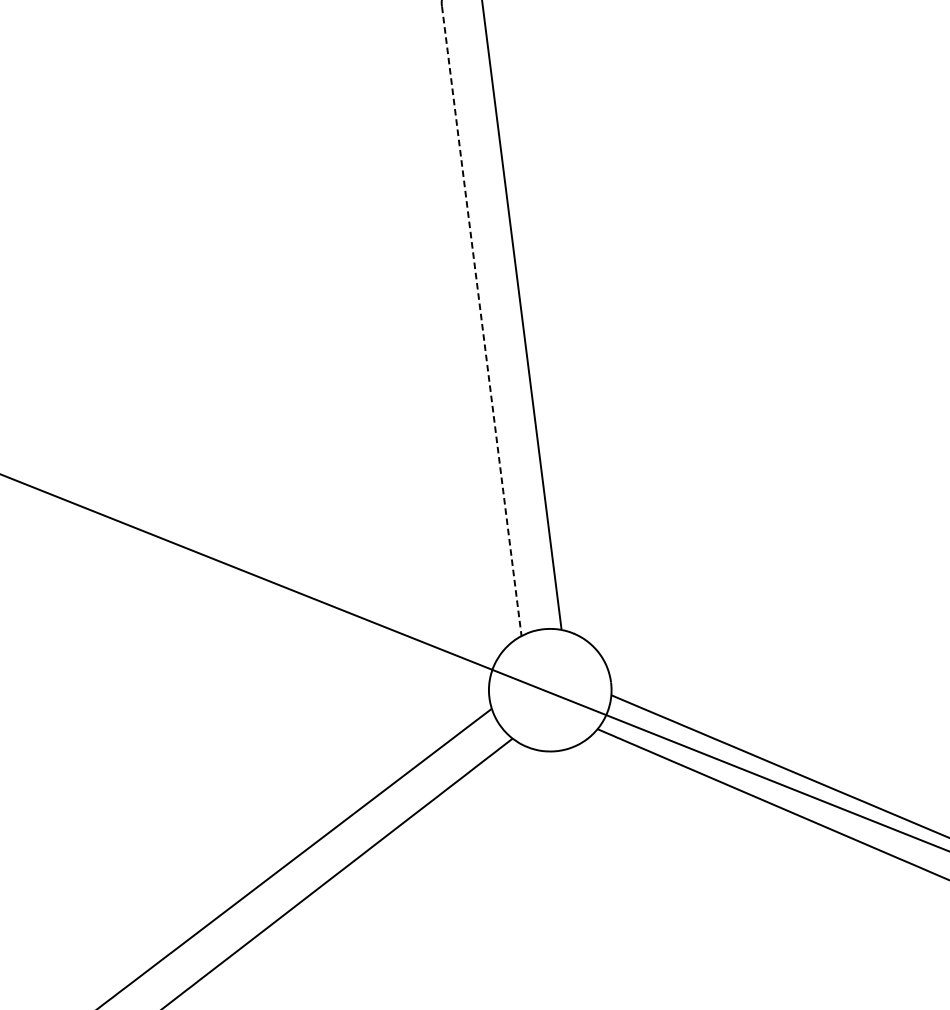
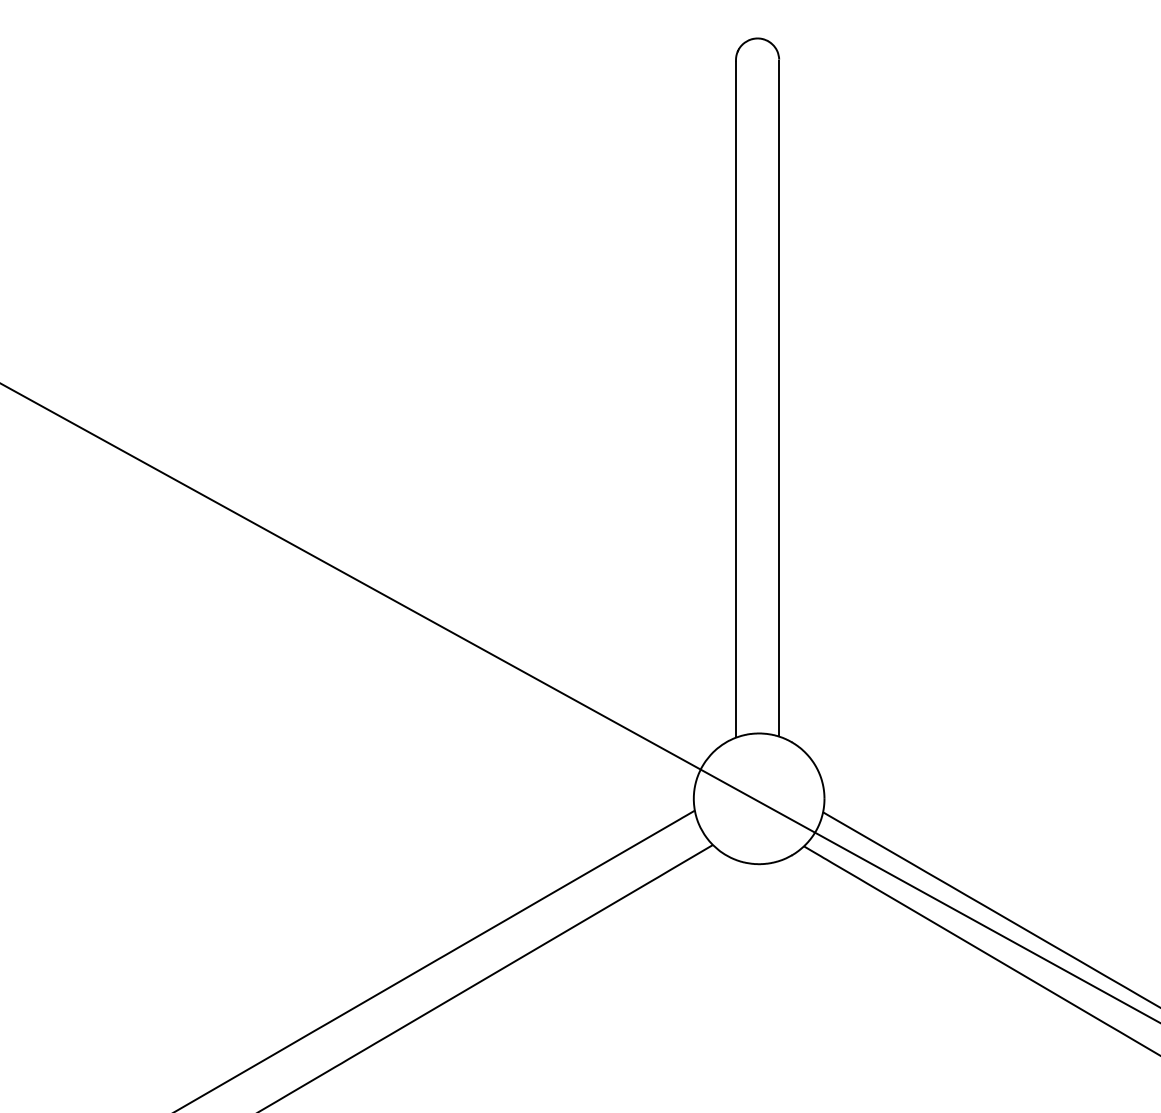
line: (482, 322) -> (736, 400), dashed -> solid

